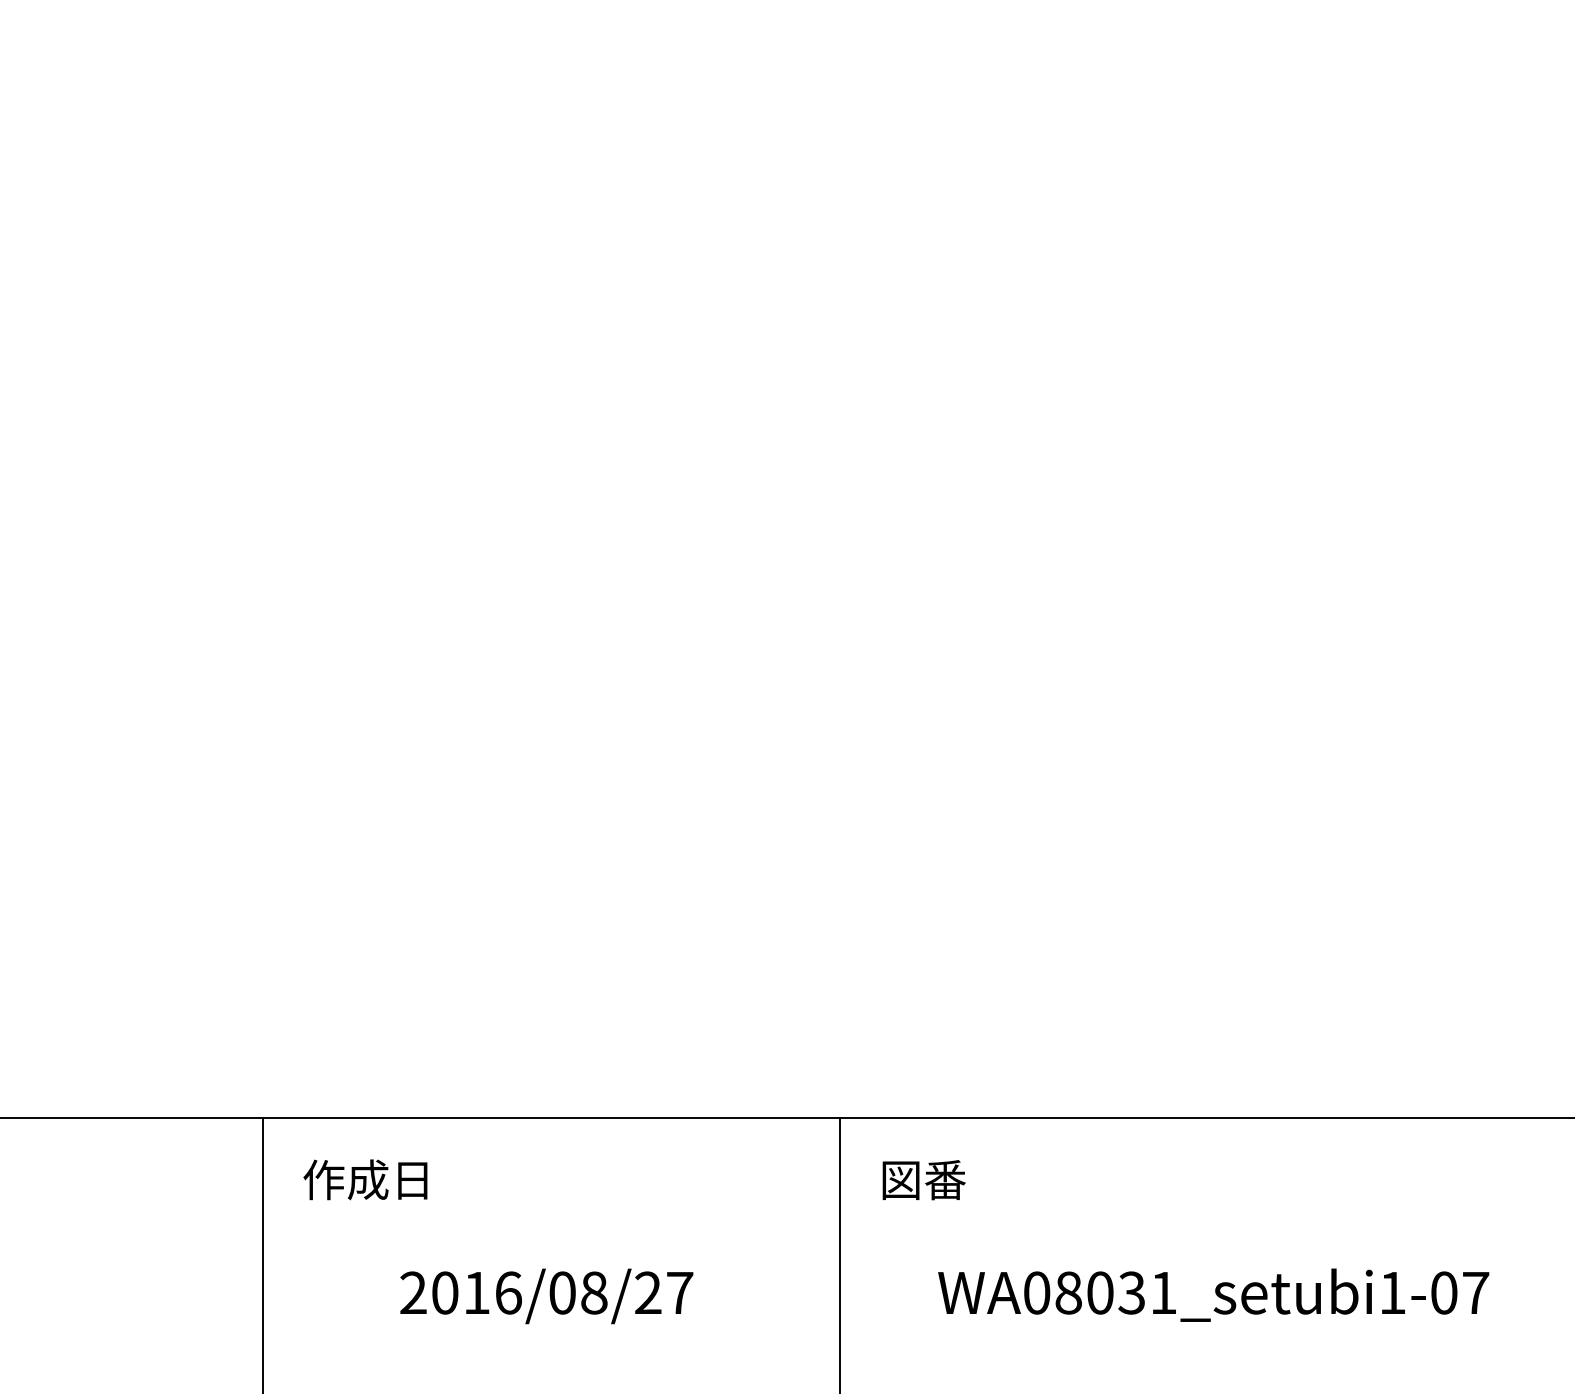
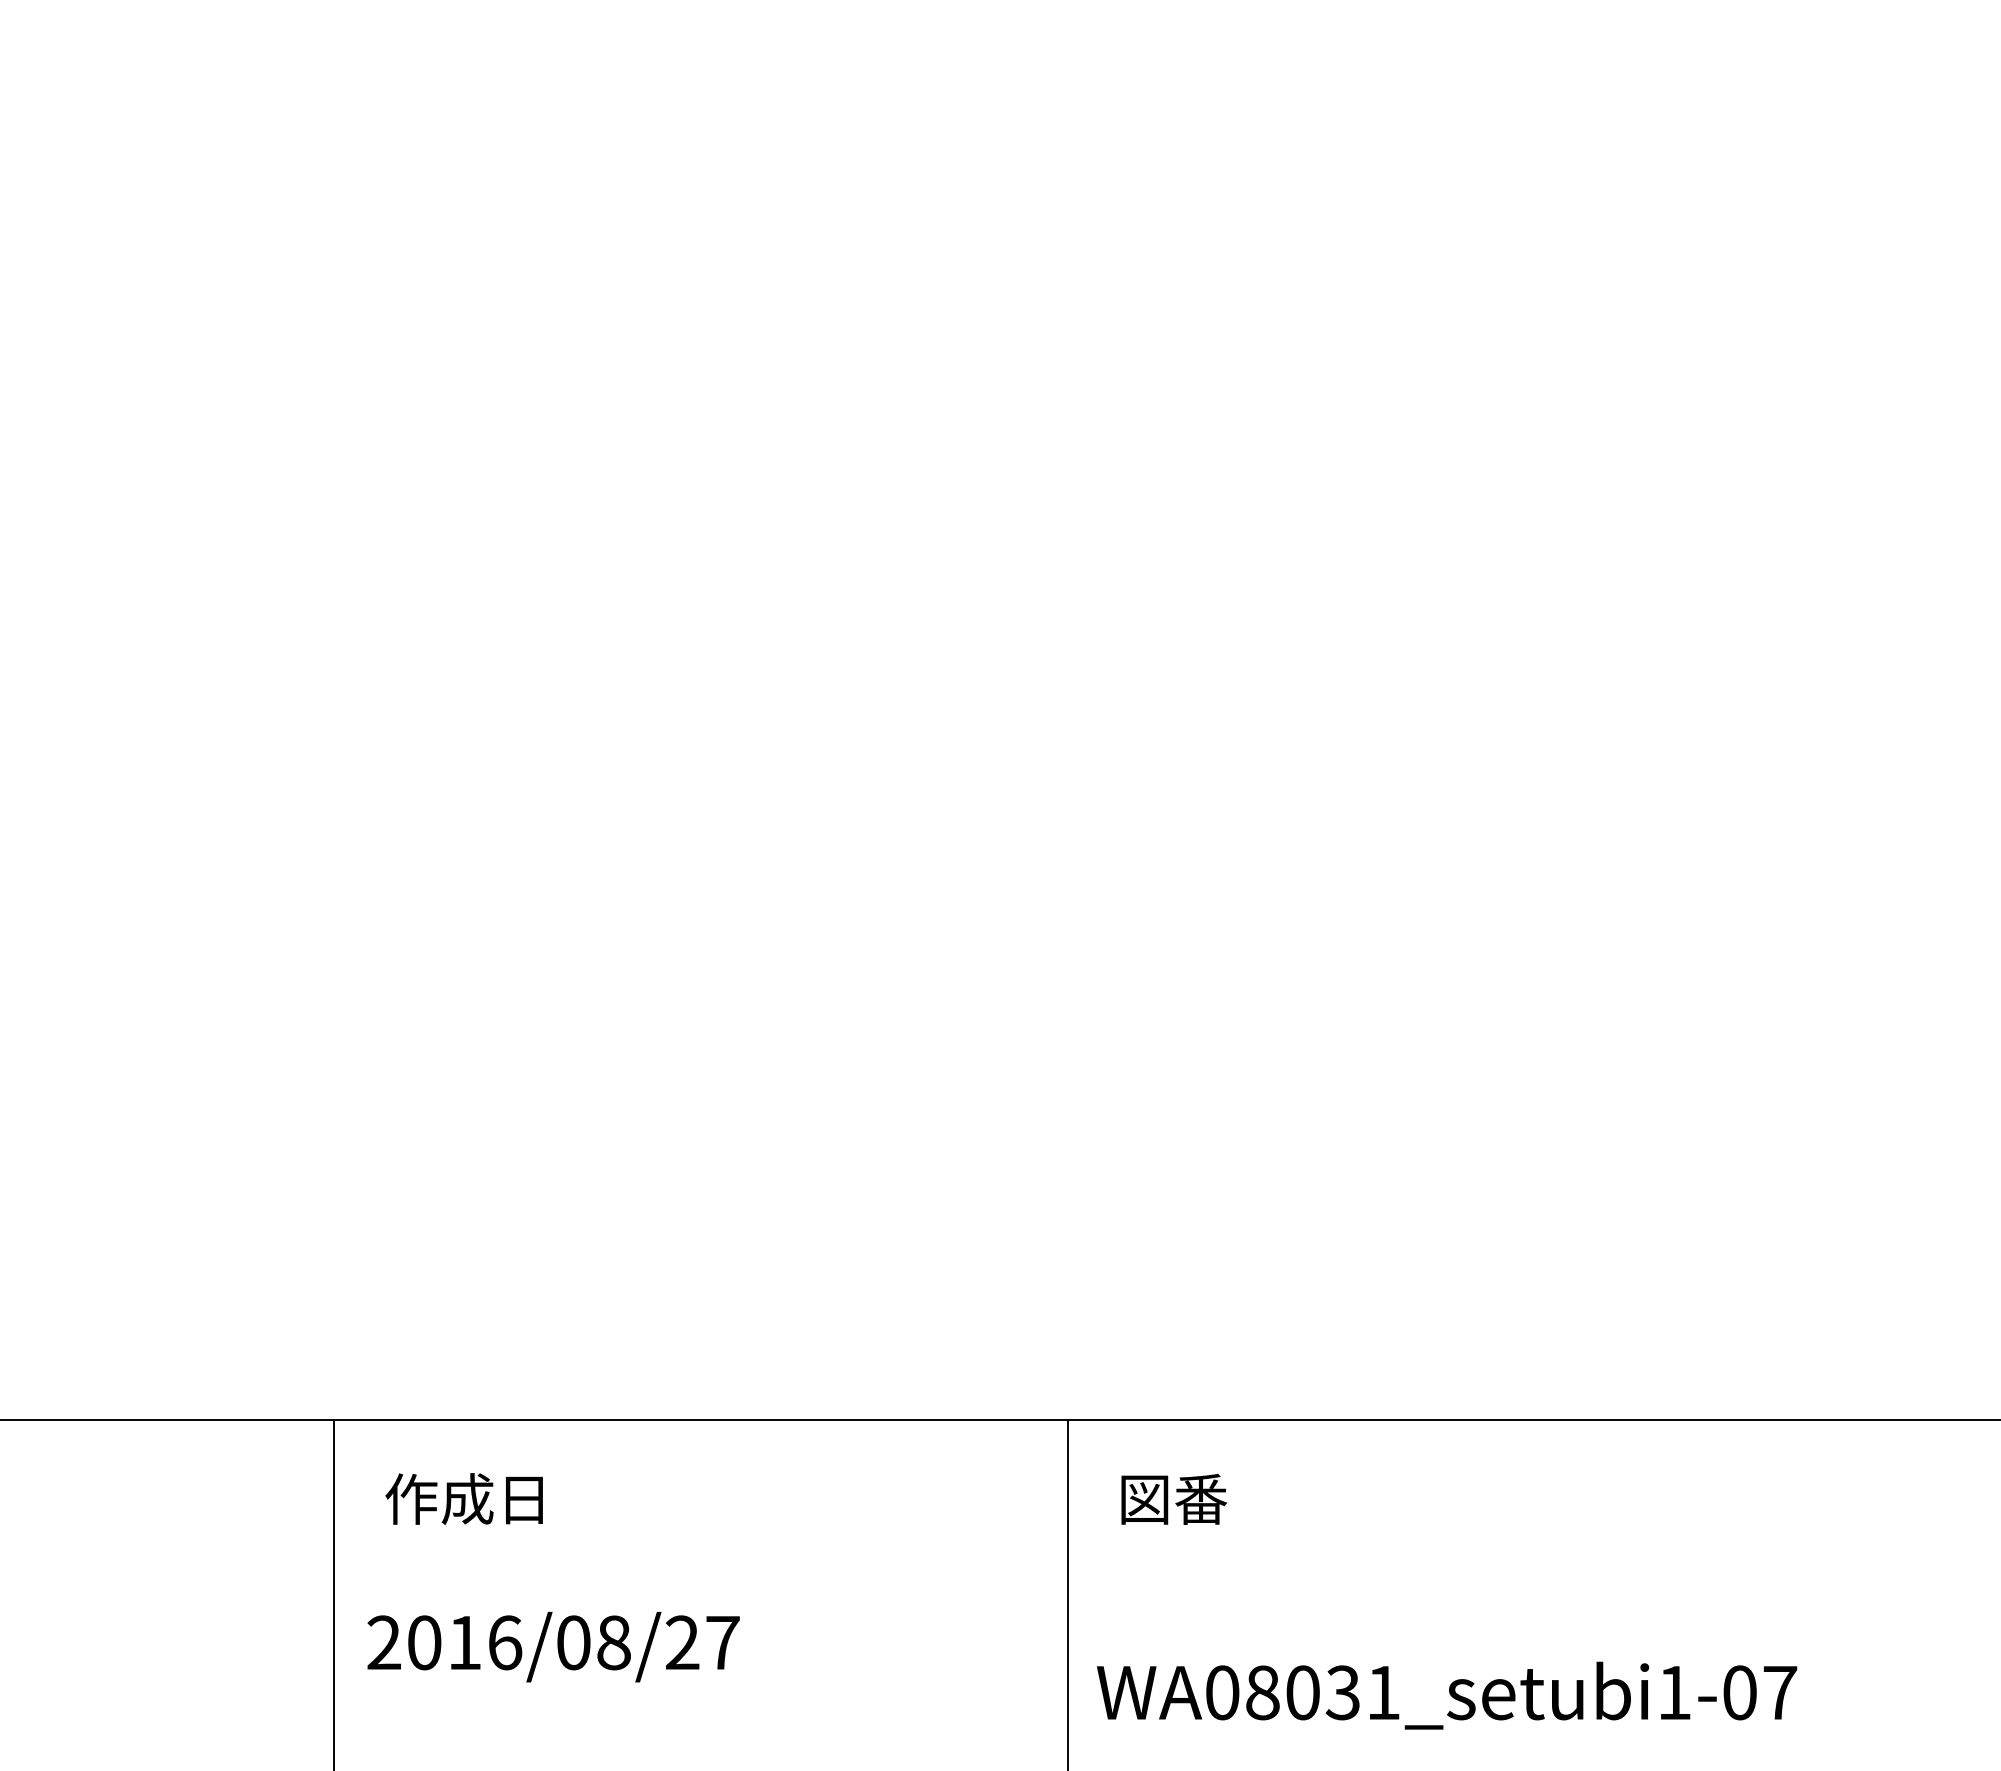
text: (1214, 1295) -> (1447, 1695), moved
text: (546, 1296) -> (553, 1647), moved

